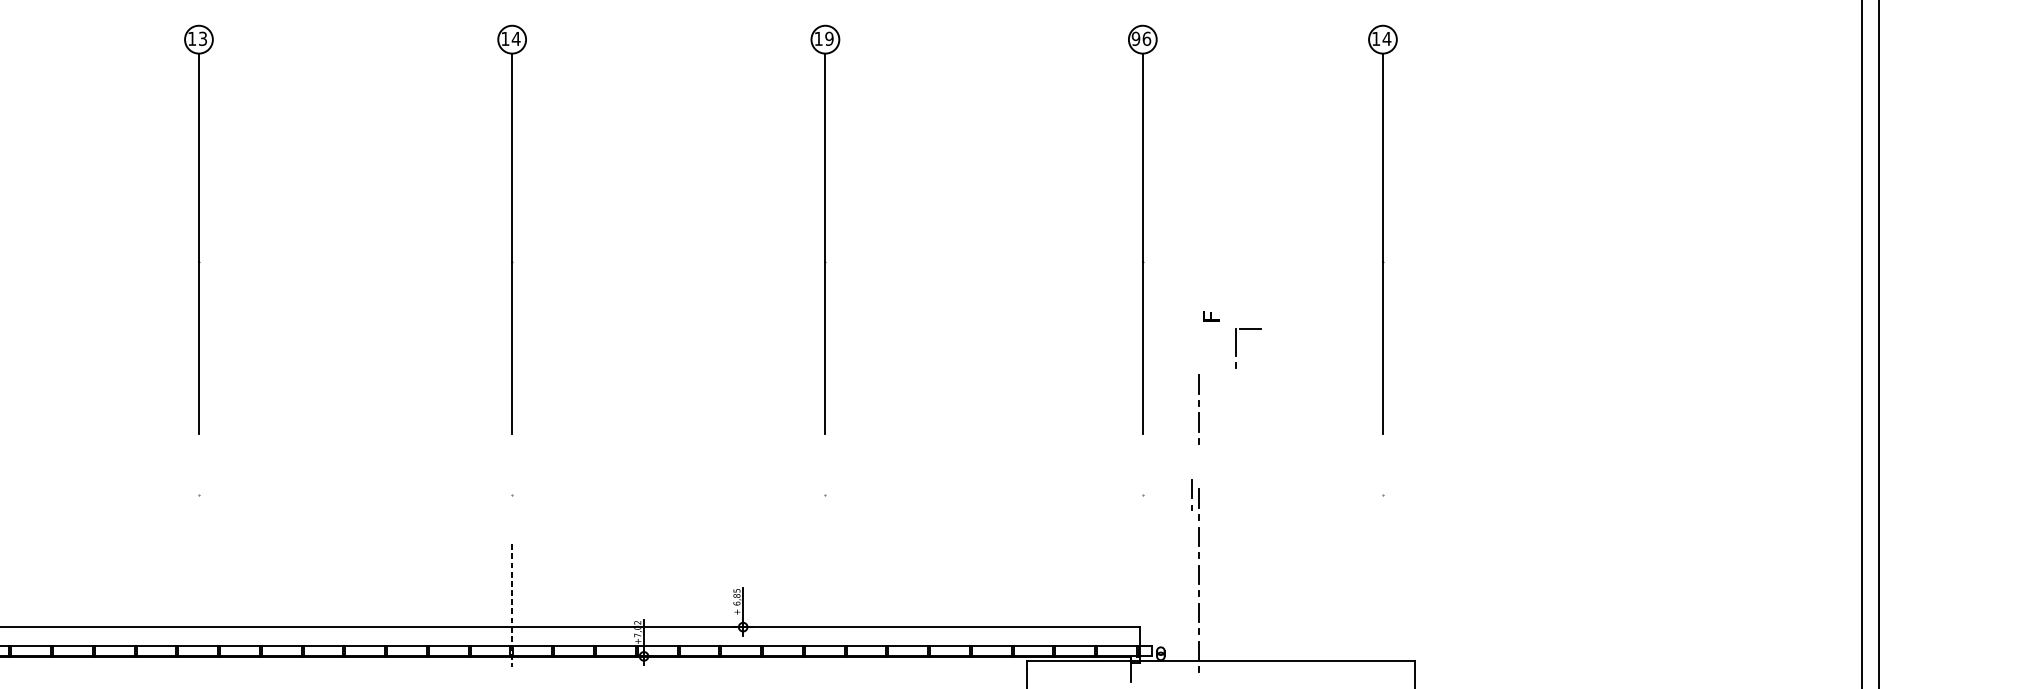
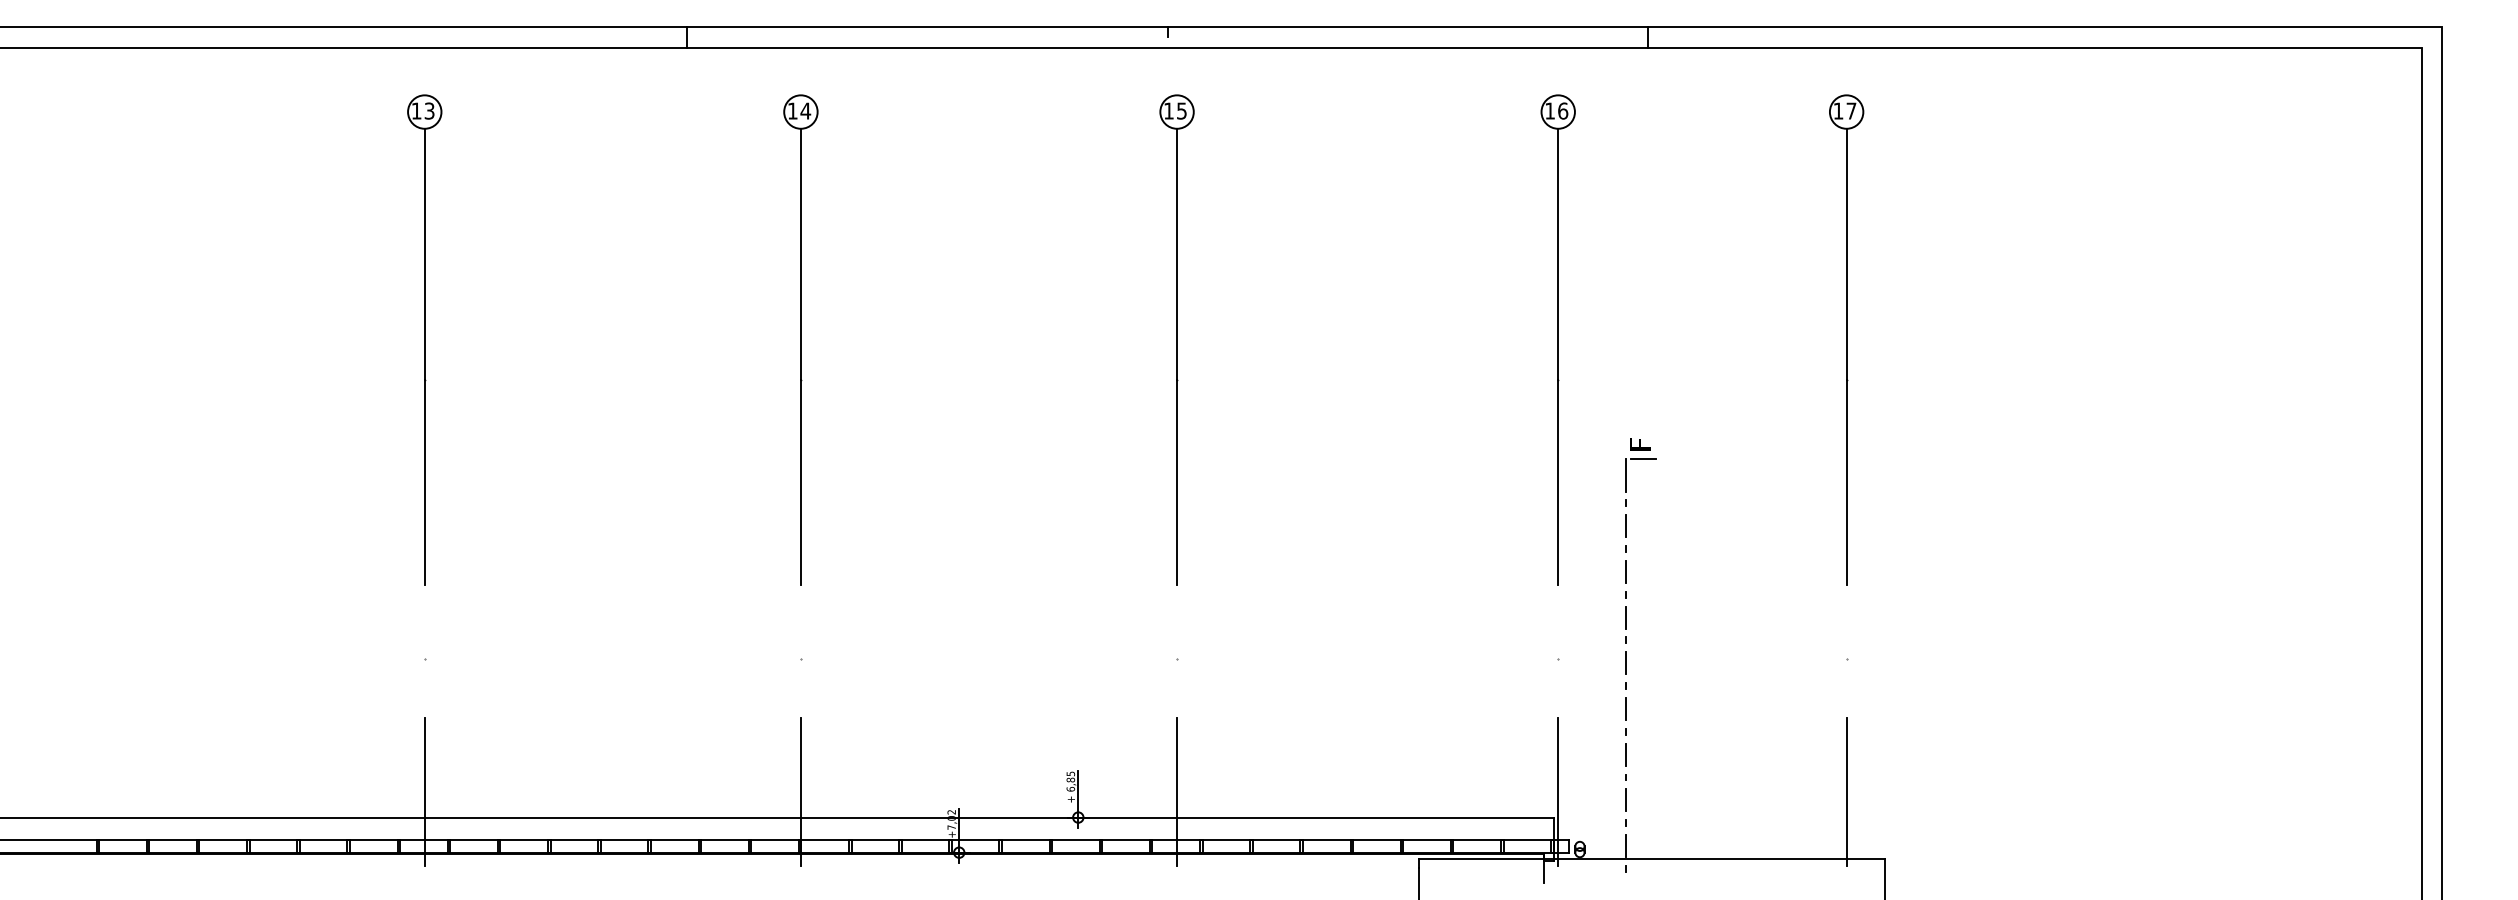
text: (829, 38) -> (1181, 110), 19 -> 15
text: (1136, 38) -> (1550, 110), 96 -> 16
text: (1387, 38) -> (1851, 110), 14 -> 17
part: (1236, 348) -> (1626, 482), moved
line: (1191, 494) -> (1625, 624), moved
line: (198, 605) -> (424, 791), added
line: (511, 605) -> (800, 791), dashed -> solid
line: (825, 605) -> (1177, 791), added
line: (1143, 605) -> (1558, 791), added
line: (1382, 605) -> (1846, 791), added

